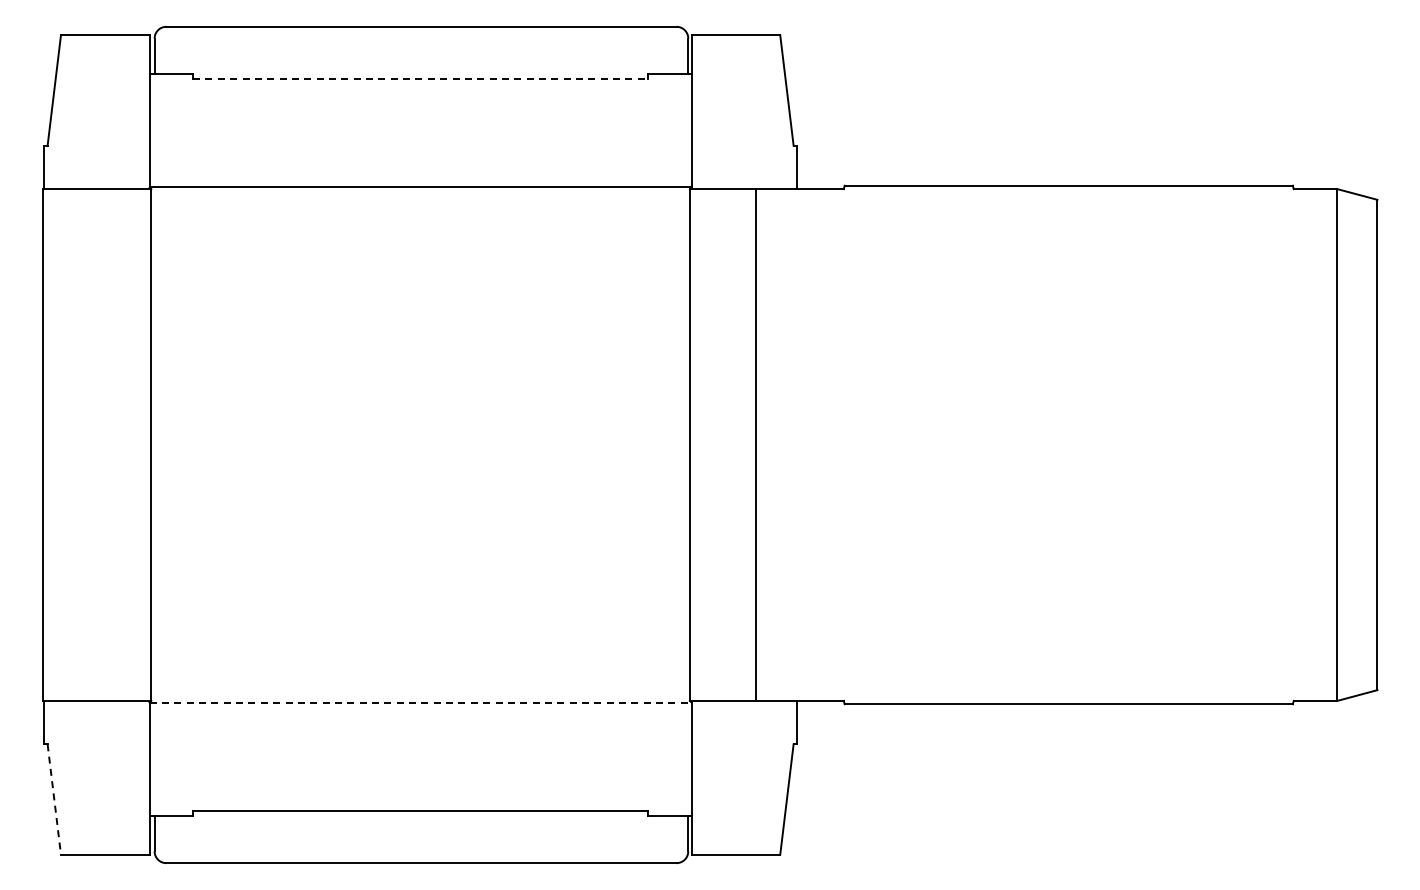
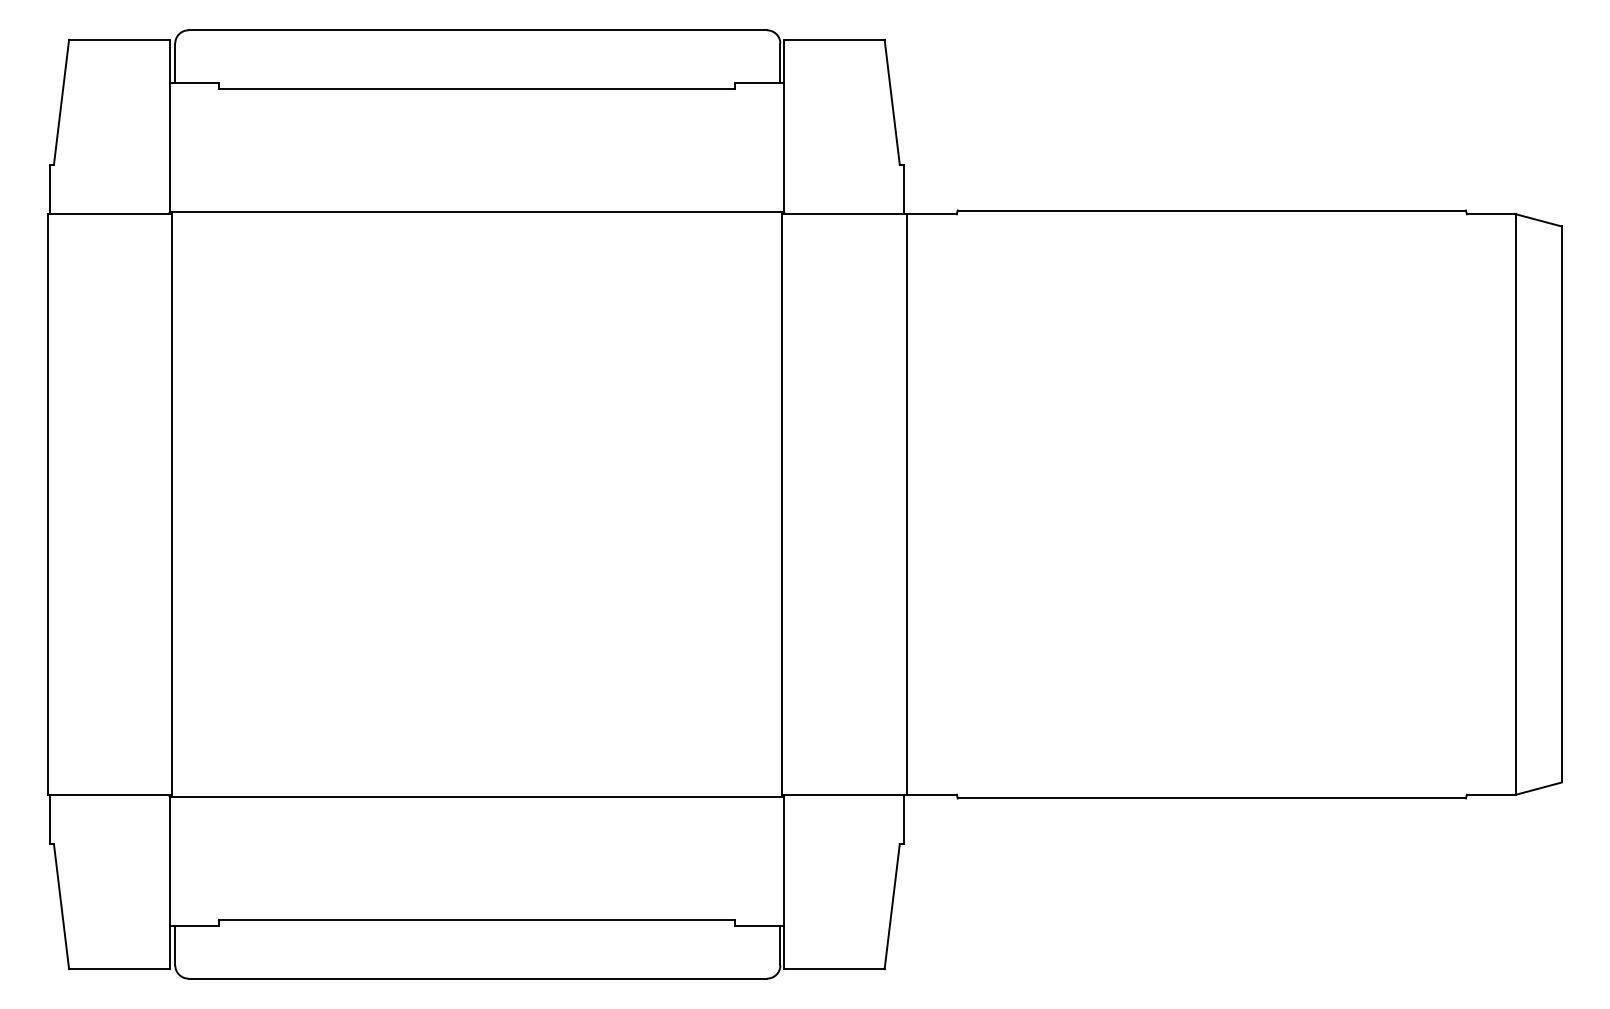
line: (421, 78) -> (477, 88), dashed -> solid
line: (756, 444) -> (907, 503), moved
line: (420, 702) -> (476, 796), dashed -> solid
line: (54, 799) -> (61, 906), dashed -> solid

